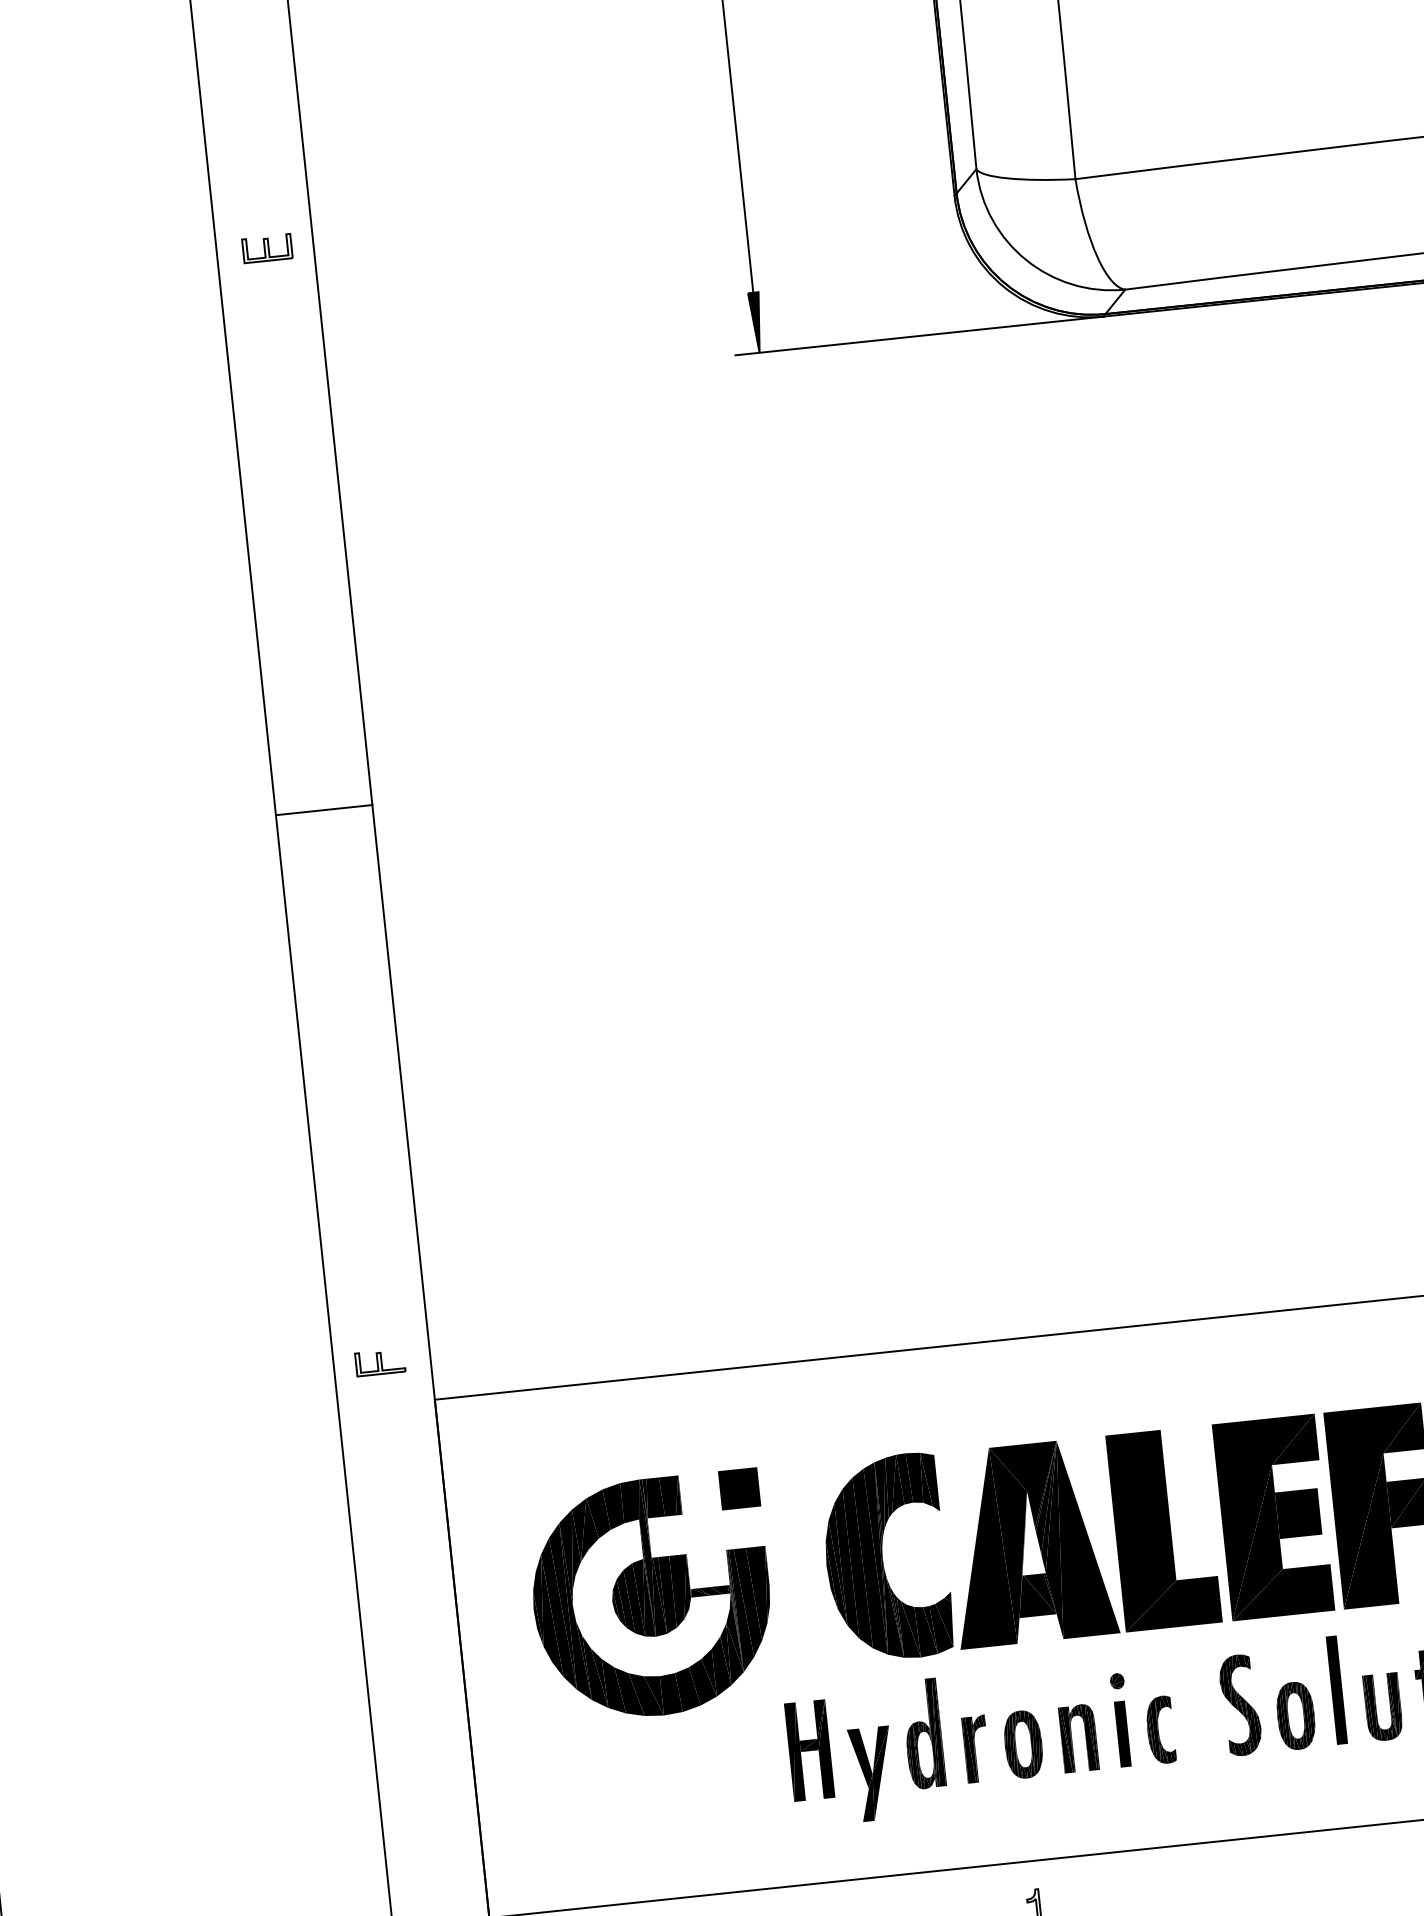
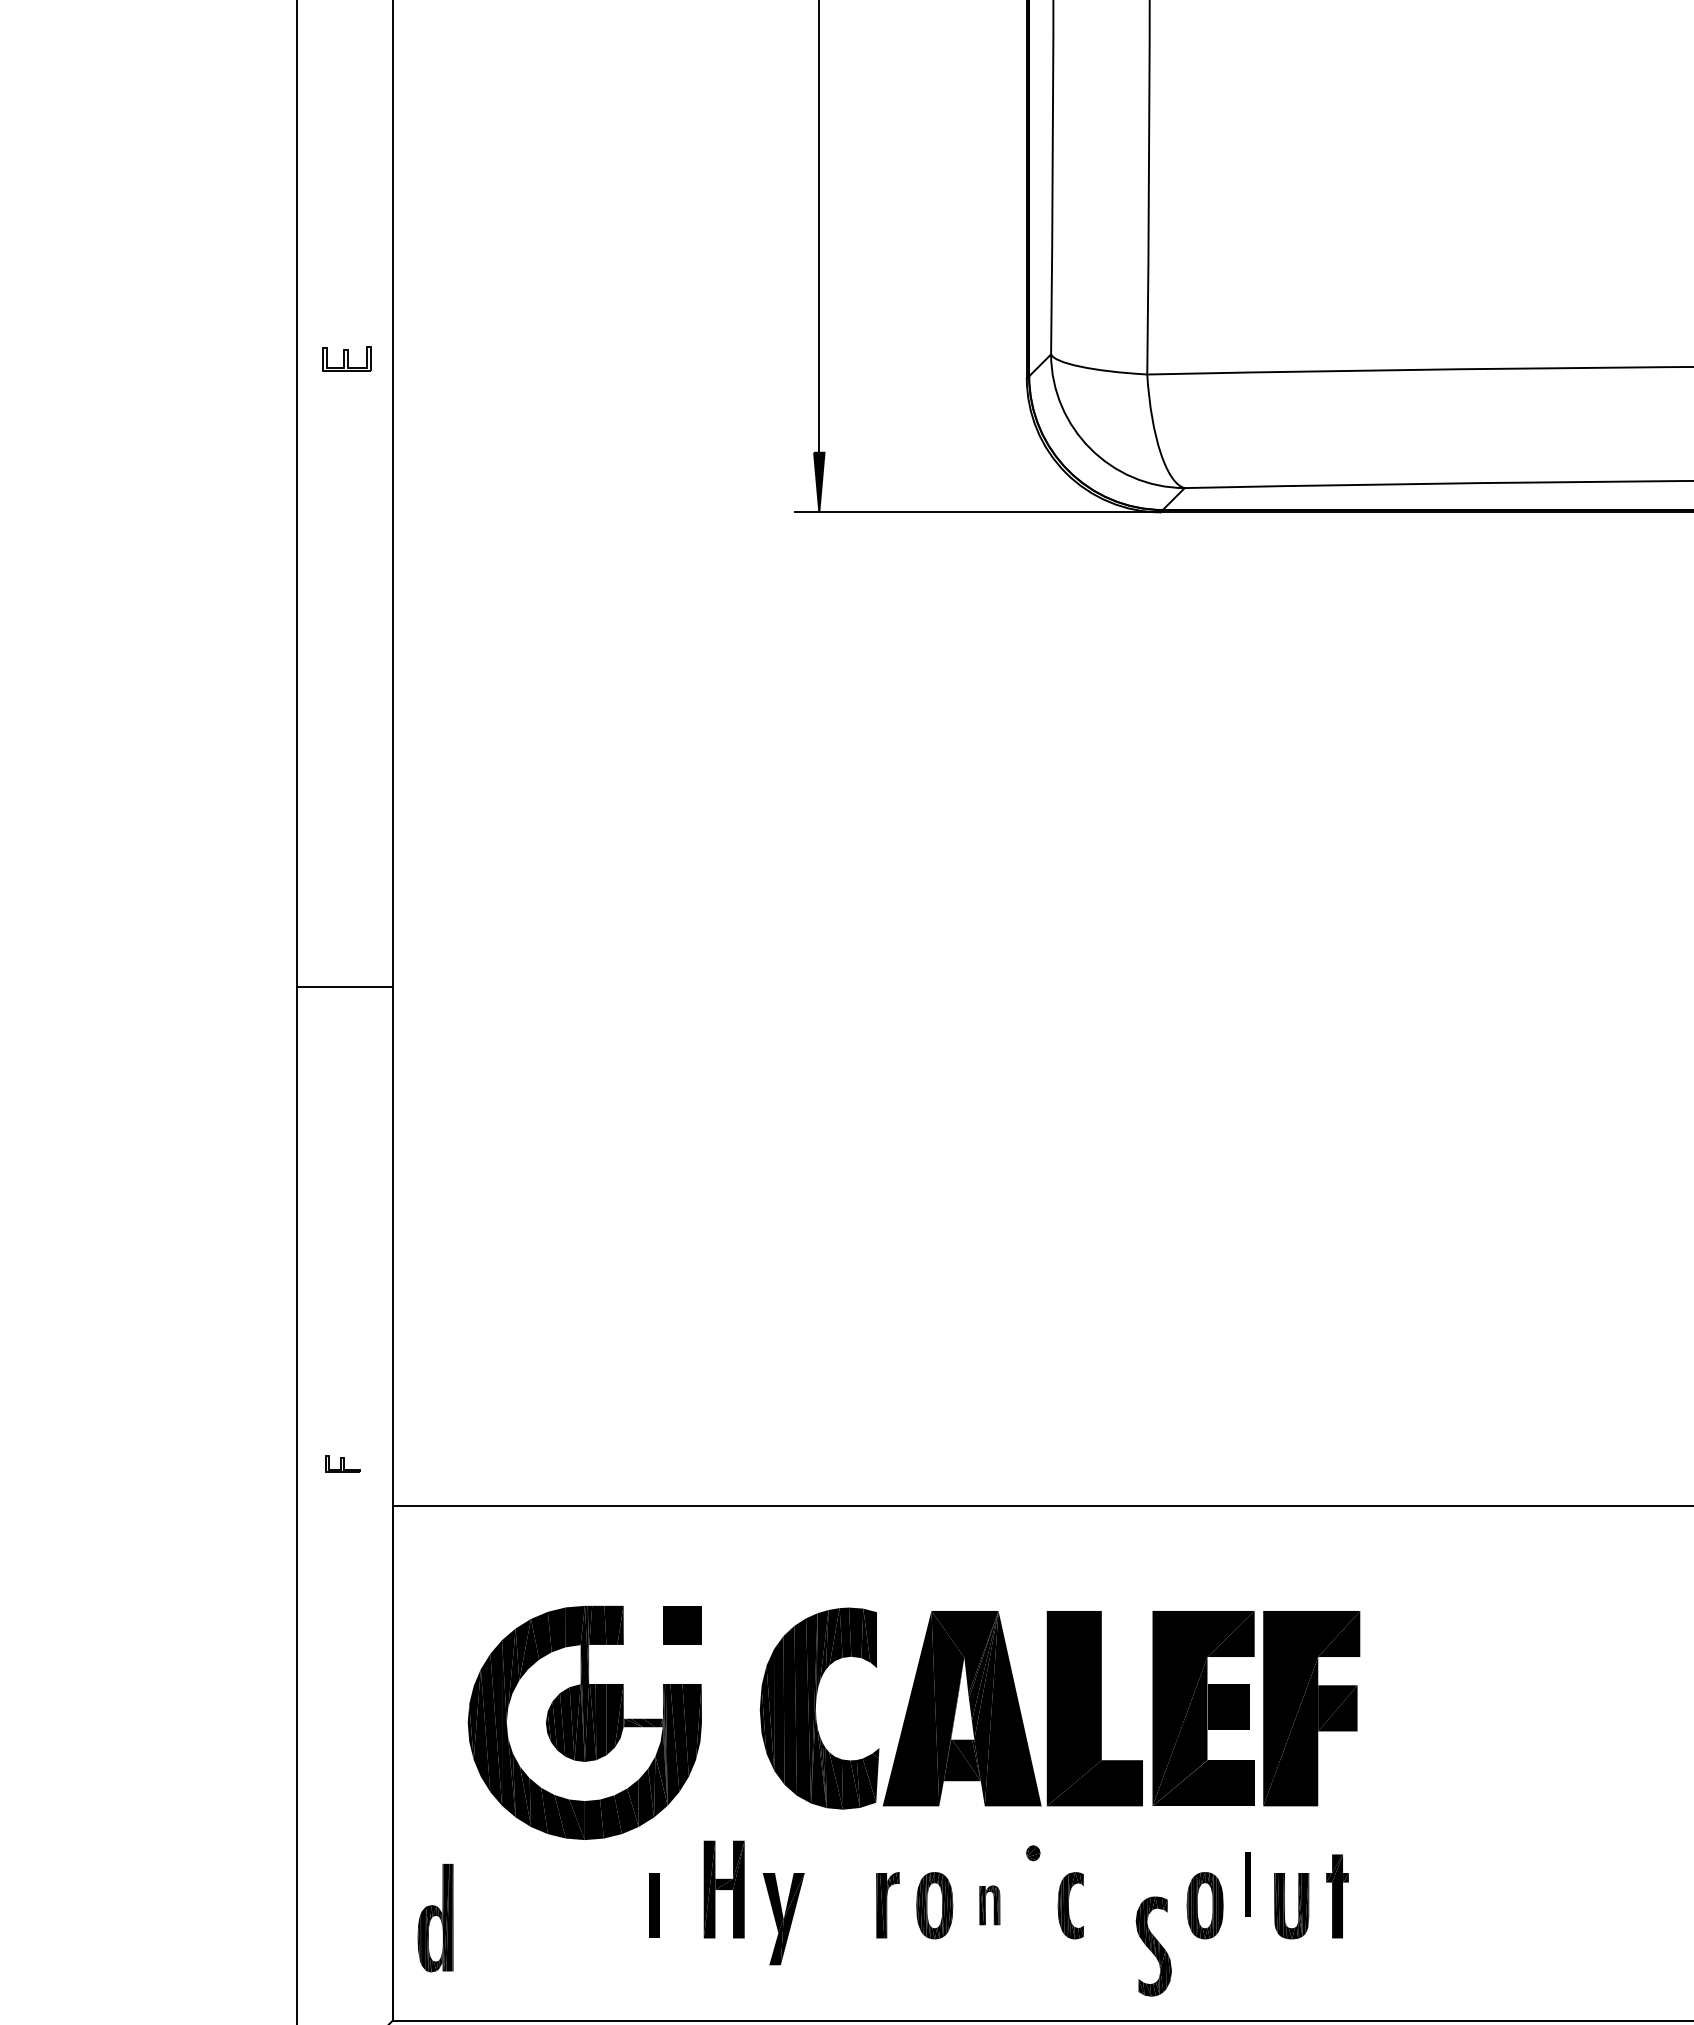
line: (323, 810) -> (344, 987), moved
part: (379, 1362) -> (342, 1464), size x0.7
part: (1336, 1690) -> (1247, 1884), size x0.6
part: (1240, 1705) -> (1153, 1946), moved
part: (1122, 1733) -> (654, 1905), moved
part: (923, 1734) -> (435, 1918), moved
part: (1078, 1738) -> (989, 1905), size x0.6

